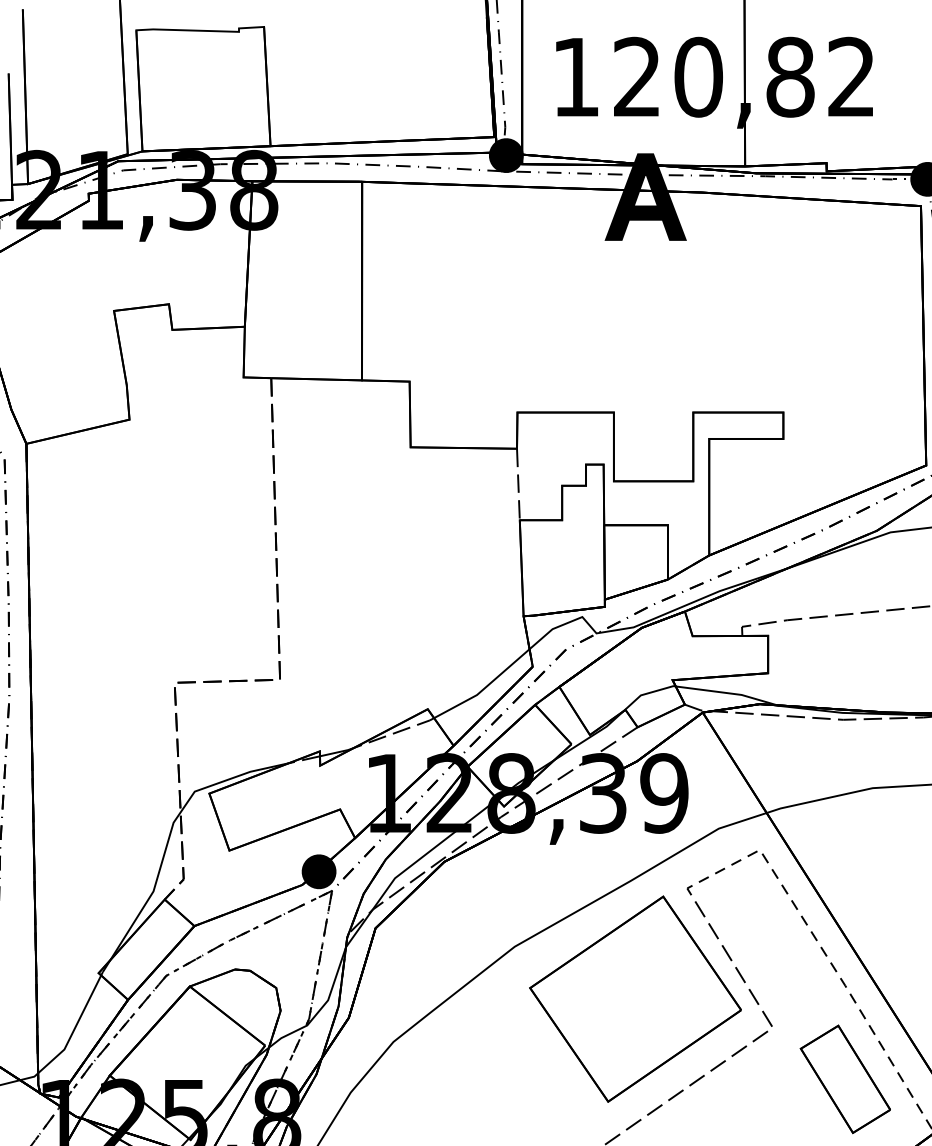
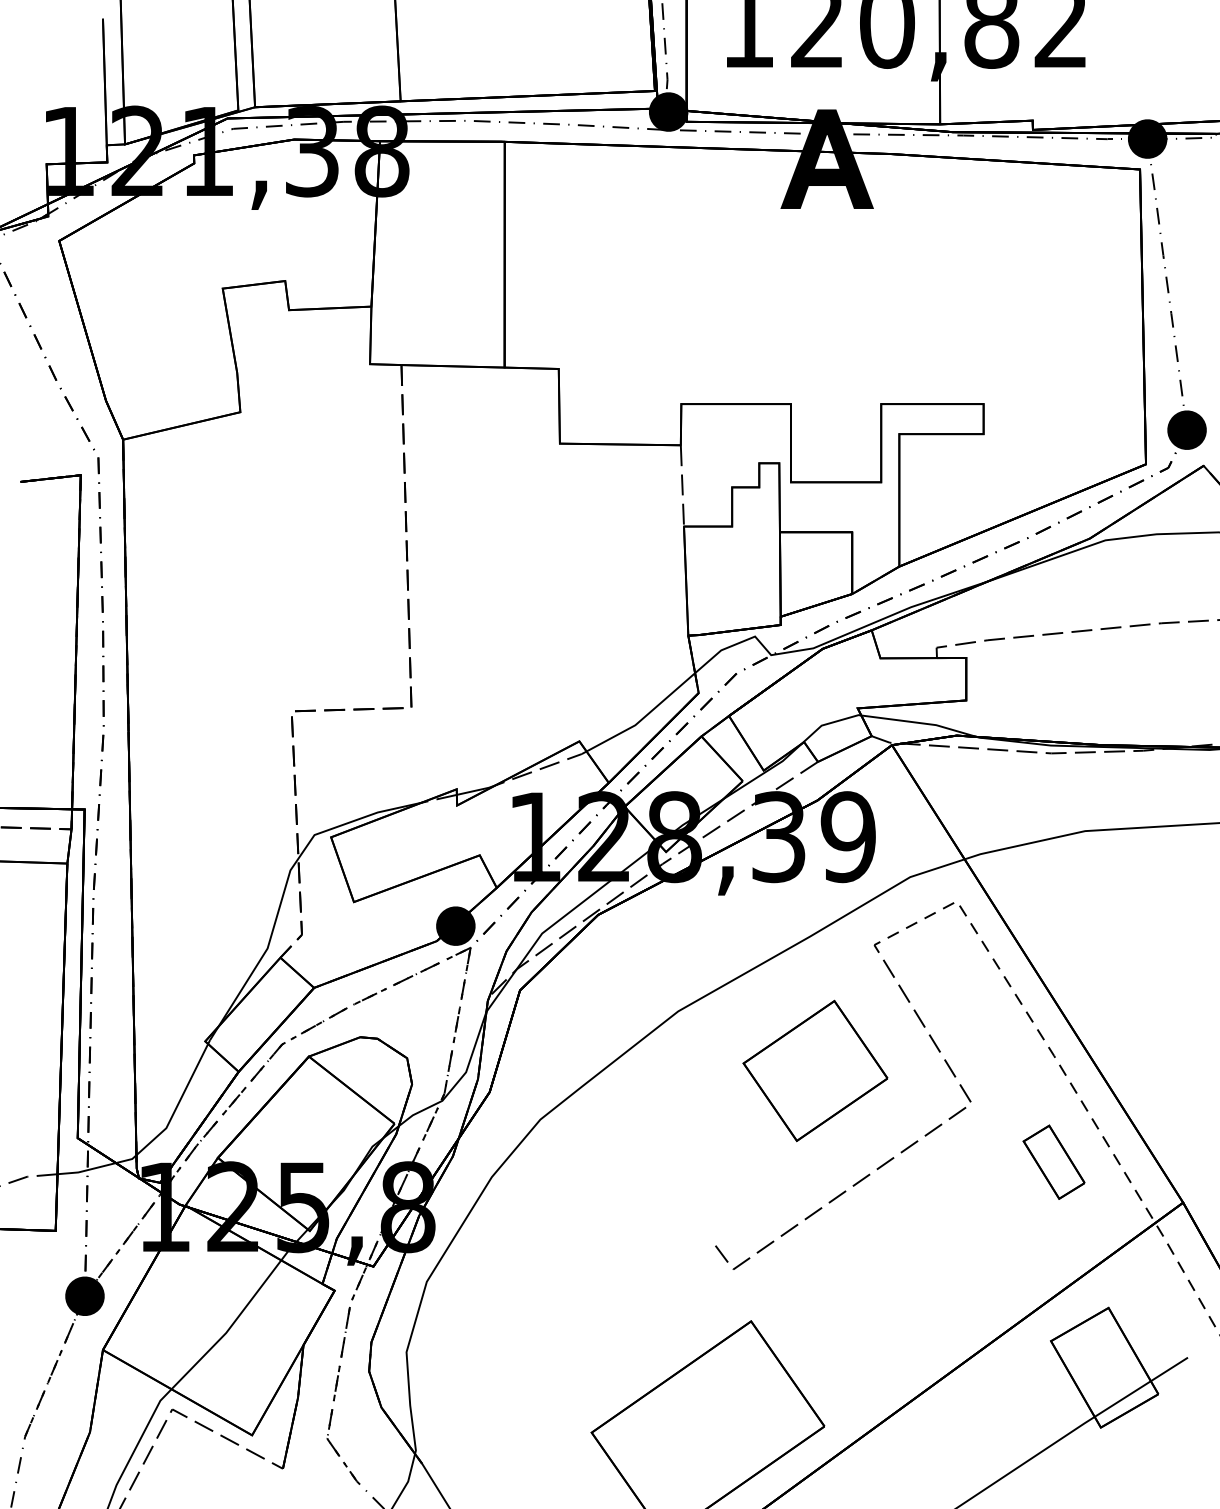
part: (635, 998) -> (815, 1070), size x0.6
part: (844, 1079) -> (1053, 1162), size x0.6

